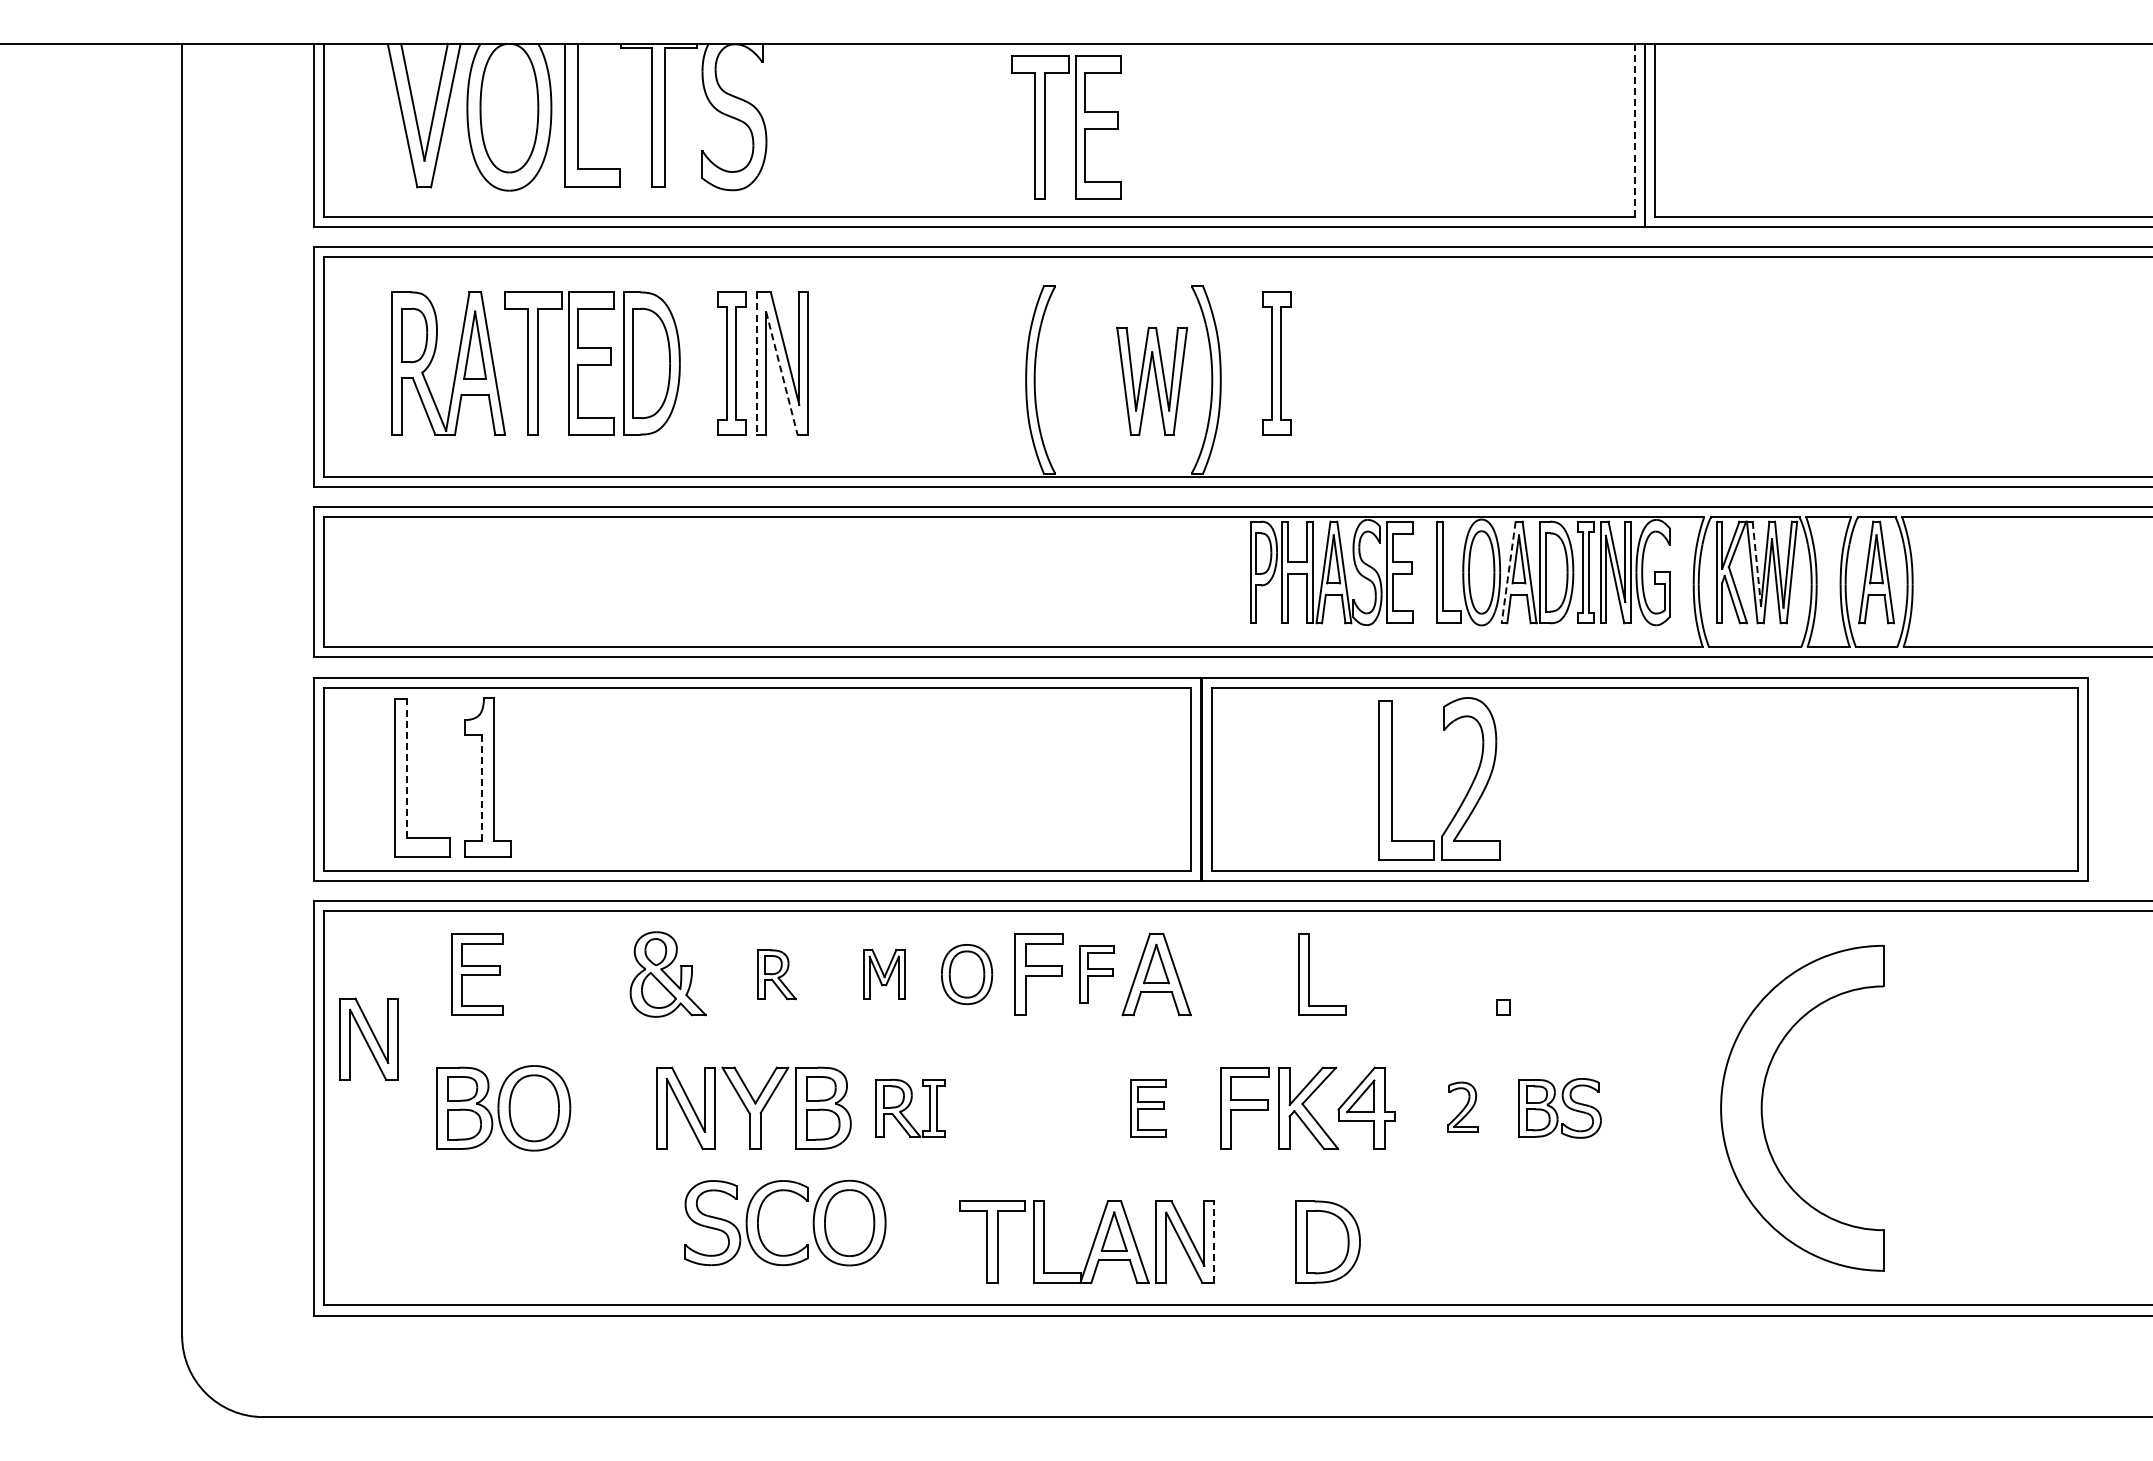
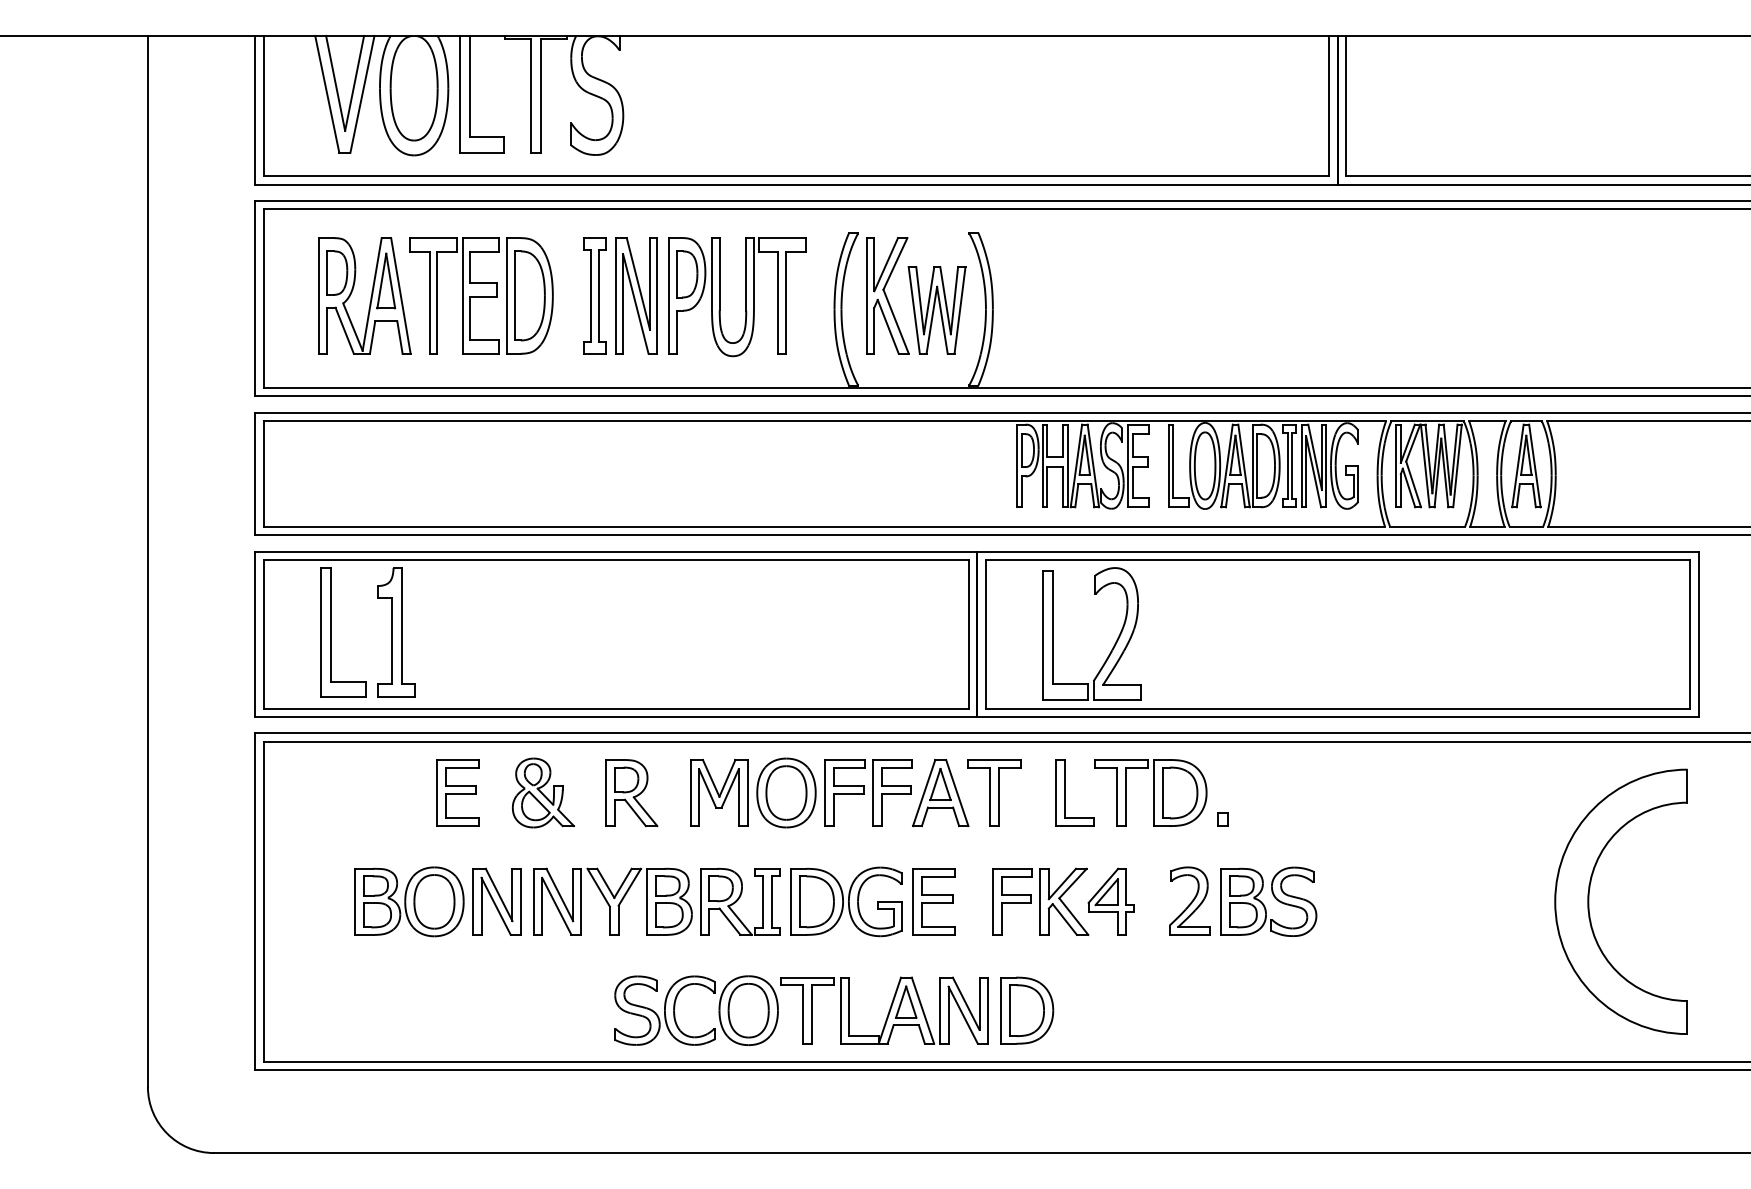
part: (1075, 127) -> (874, 103), removed
line: (1634, 130) -> (1329, 106), dashed -> solid
part: (1091, 363) -> (887, 295), added
part: (1276, 363) -> (1038, 295), removed
line: (757, 364) -> (615, 296), dashed -> solid
part: (917, 364) -> (746, 296), added
line: (782, 373) -> (636, 304), dashed -> solid
line: (1756, 563) -> (1428, 458), dashed -> solid
line: (1508, 572) -> (1226, 465), dashed -> solid
line: (407, 768) -> (331, 625), dashed -> solid
line: (481, 788) -> (391, 641), dashed -> solid
part: (1467, 791) -> (1114, 644), moved
part: (884, 973) -> (719, 792), size x1.67
part: (477, 974) -> (458, 792), moved
part: (776, 974) -> (631, 792), size x1.67
part: (966, 974) -> (786, 792), size x1.43
part: (1097, 974) -> (892, 792), size x1.43
part: (1222, 974) -> (994, 792), added
part: (1414, 974) -> (1150, 792), added
part: (368, 1038) -> (496, 901), moved
part: (910, 1107) -> (740, 901), size x1.43
part: (1462, 1107) -> (1189, 901), size x1.67
part: (1762, 1107) -> (1588, 901), moved
part: (1040, 1108) -> (846, 902), added
part: (1148, 1108) -> (934, 902), size x1.43
part: (1559, 1108) -> (1268, 902), size x1.43
part: (759, 1217) -> (675, 1006), moved
part: (1327, 1241) -> (1026, 1010), moved
line: (1214, 1242) -> (987, 1011), dashed -> solid

